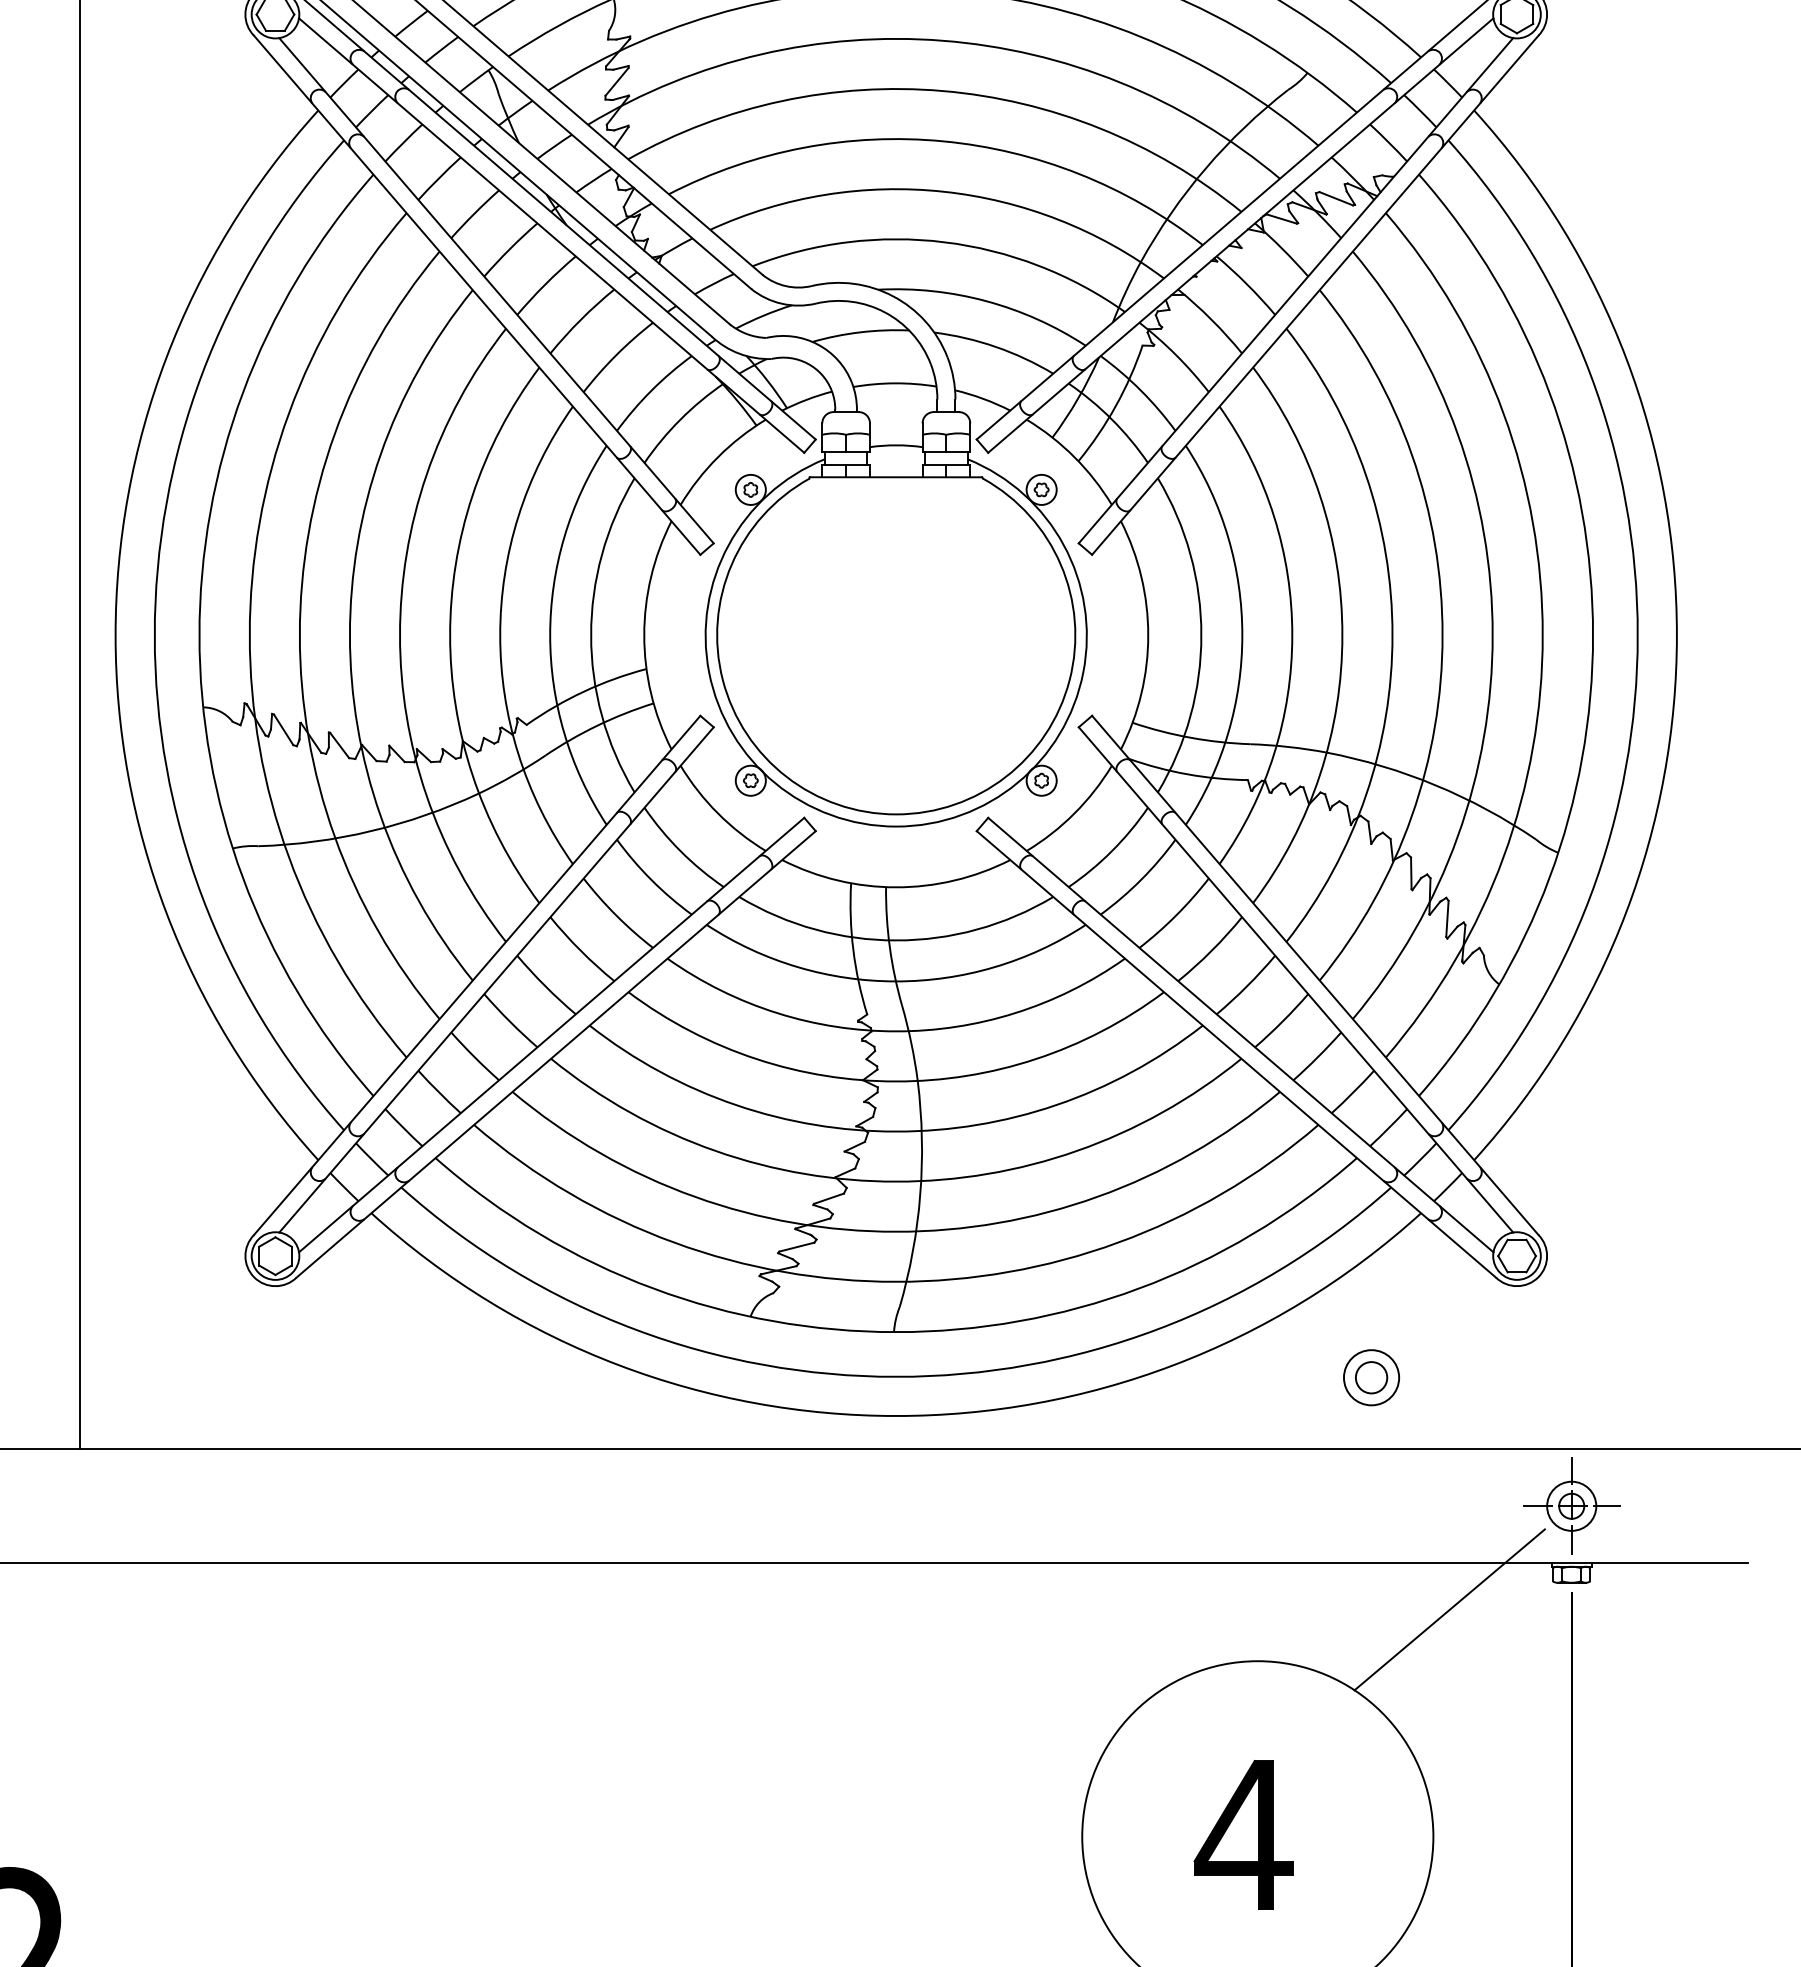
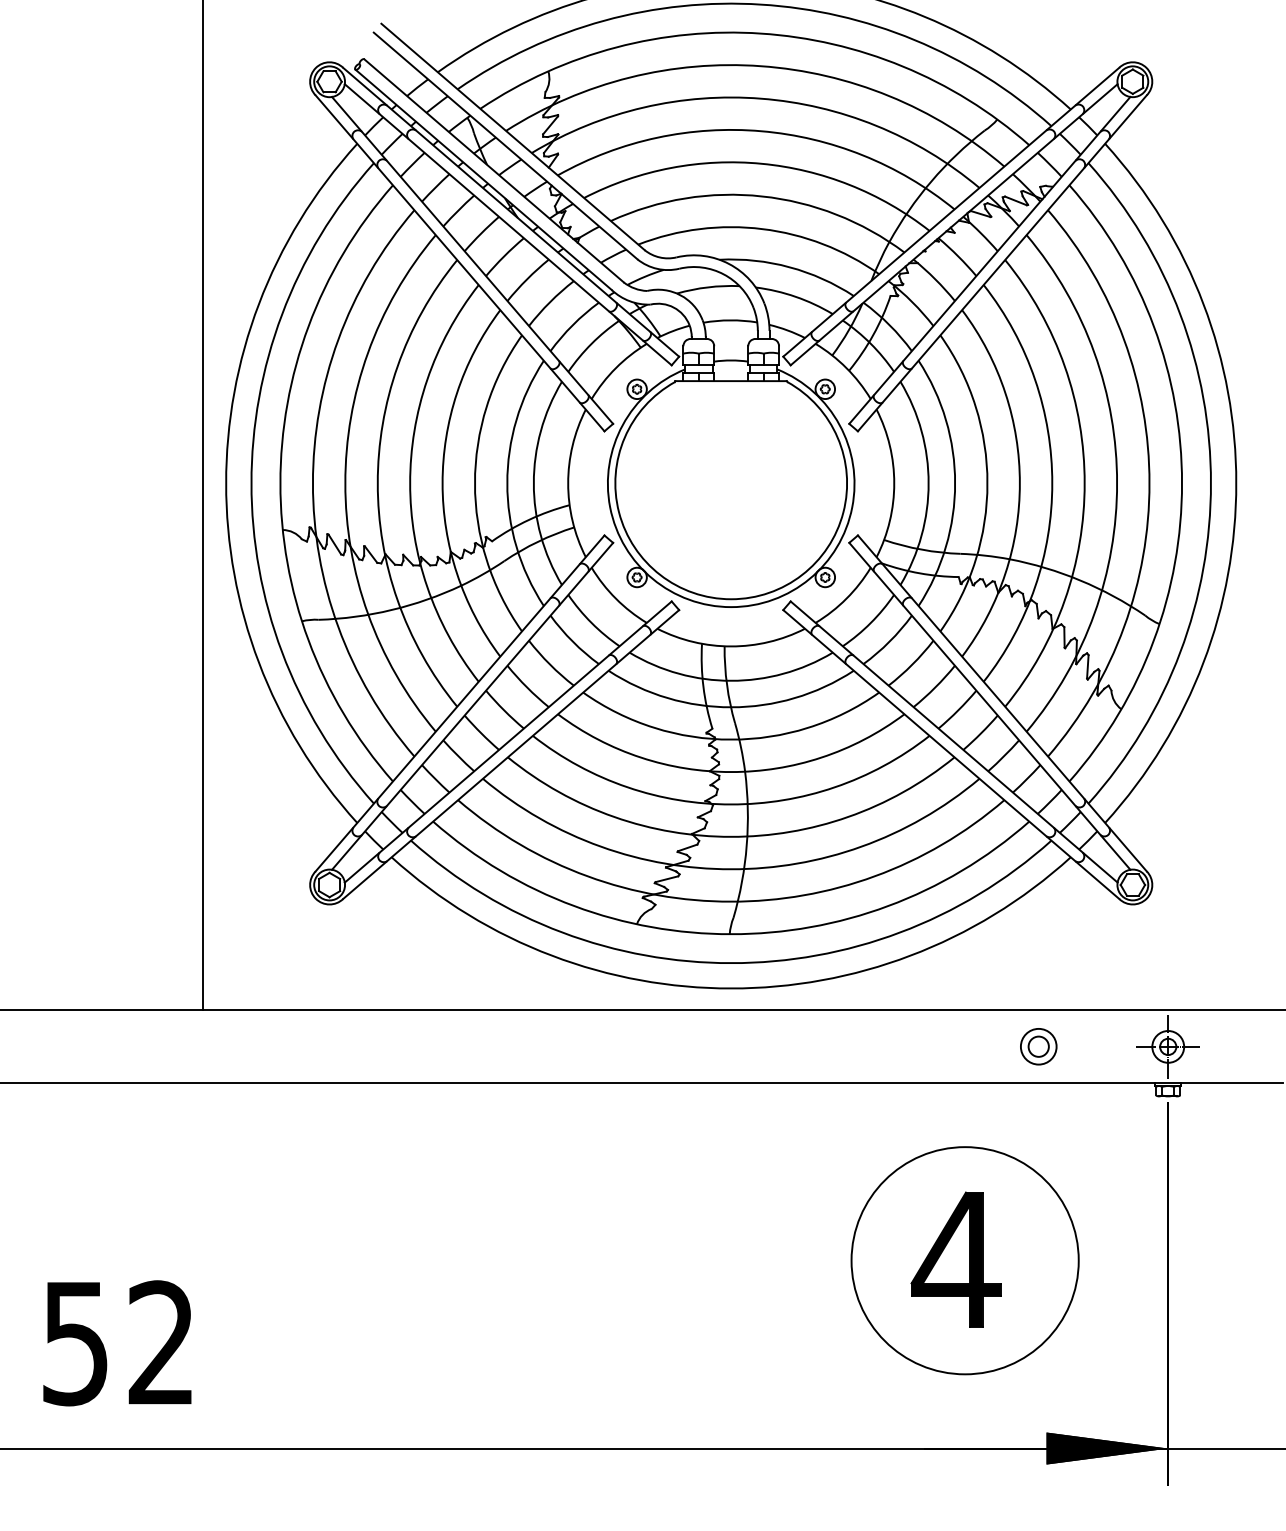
part: (1371, 1377) -> (1038, 1046), moved
line: (1448, 1609) -> (1088, 1113), removed
part: (1242, 1834) -> (955, 1259), size x1.4

